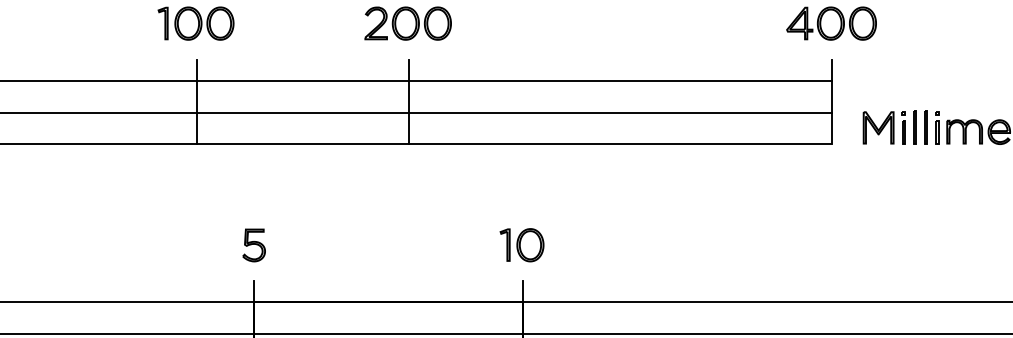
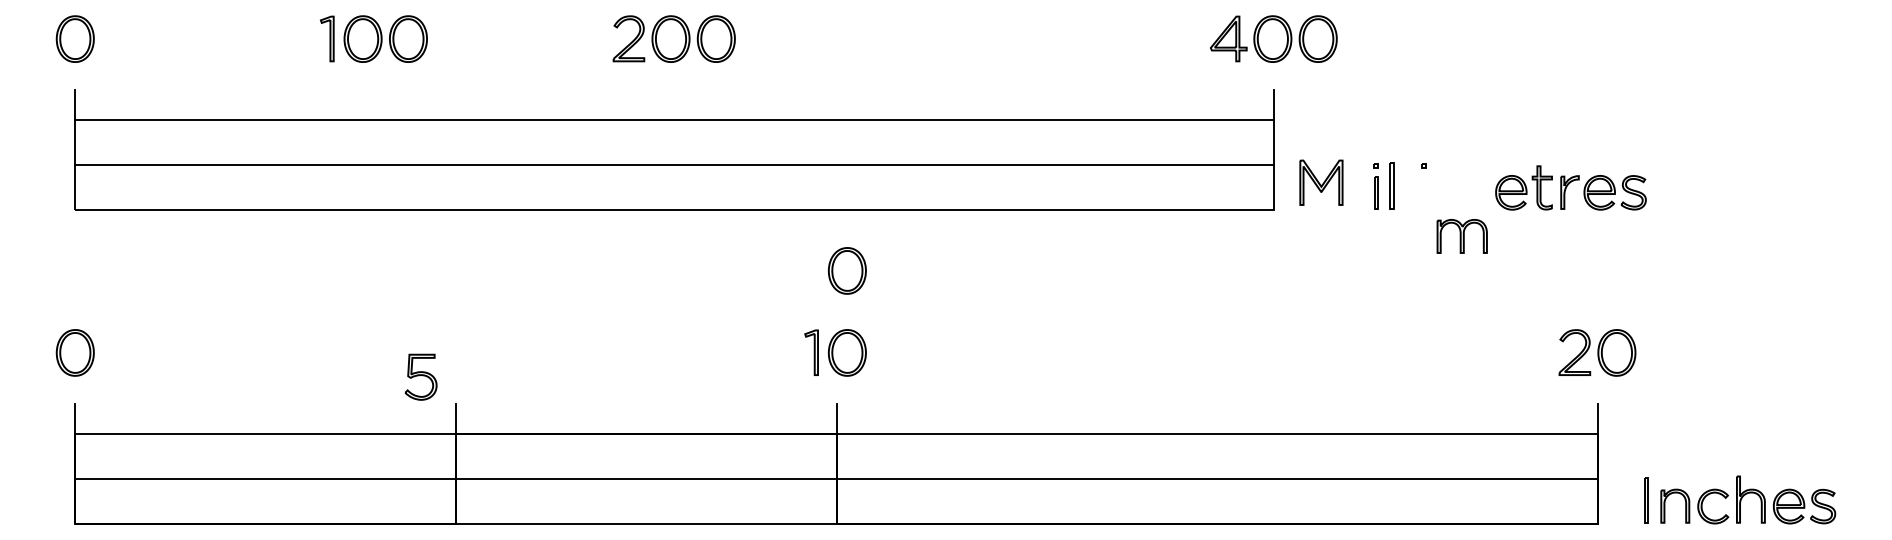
line: (197, 102) -> (375, 150), removed
line: (408, 102) -> (674, 150), removed
part: (878, 127) -> (1321, 182), moved
line: (925, 127) -> (1406, 185), removed
line: (936, 131) -> (1422, 192), removed
part: (964, 131) -> (1461, 236), moved
part: (529, 187) -> (846, 270), added
part: (253, 244) -> (420, 376), moved

